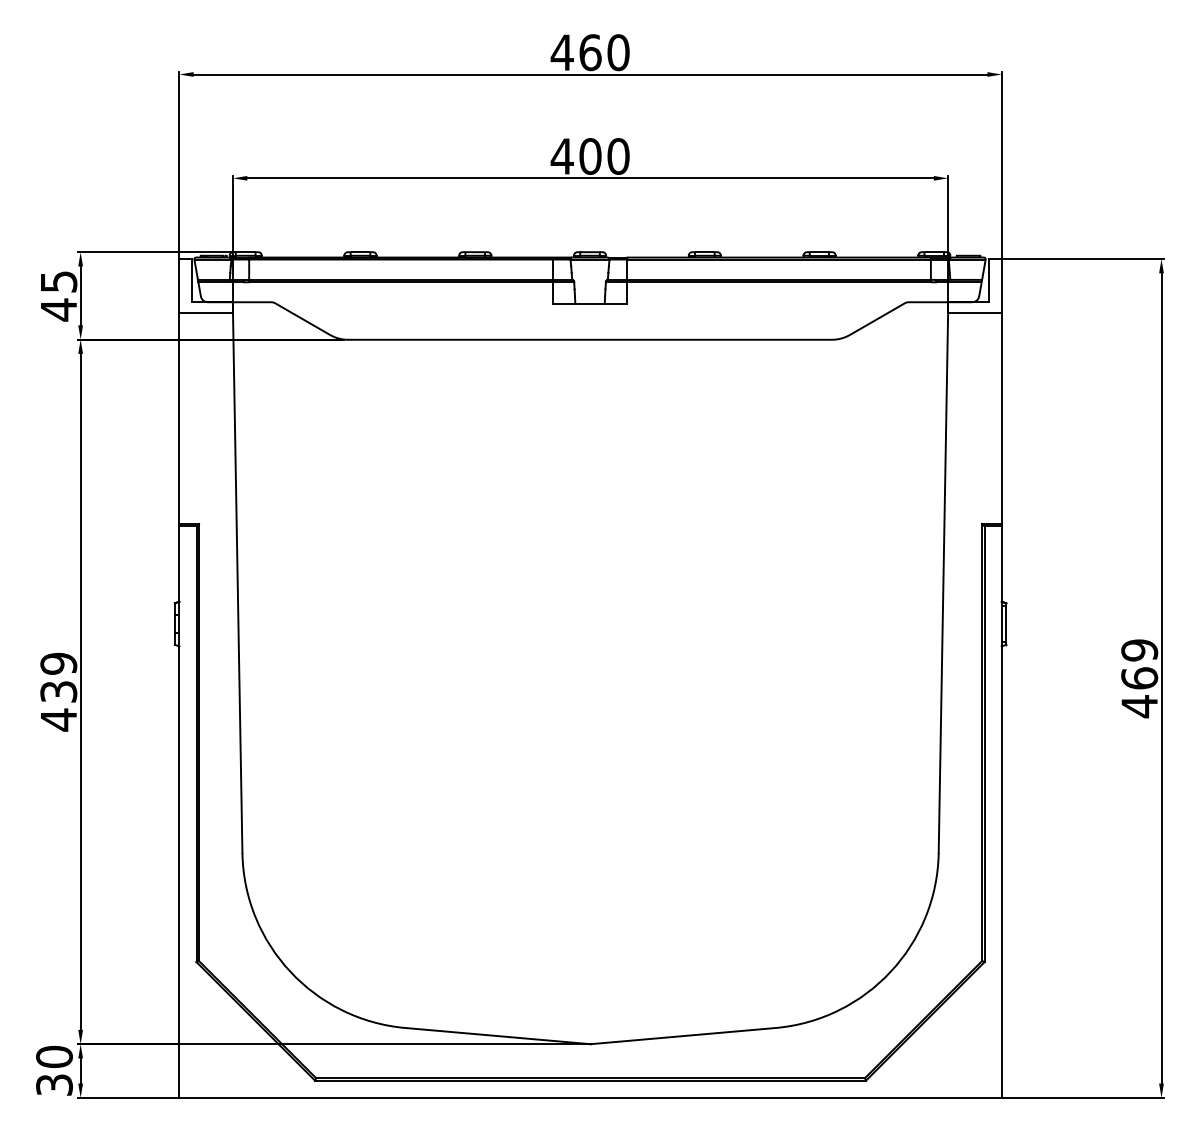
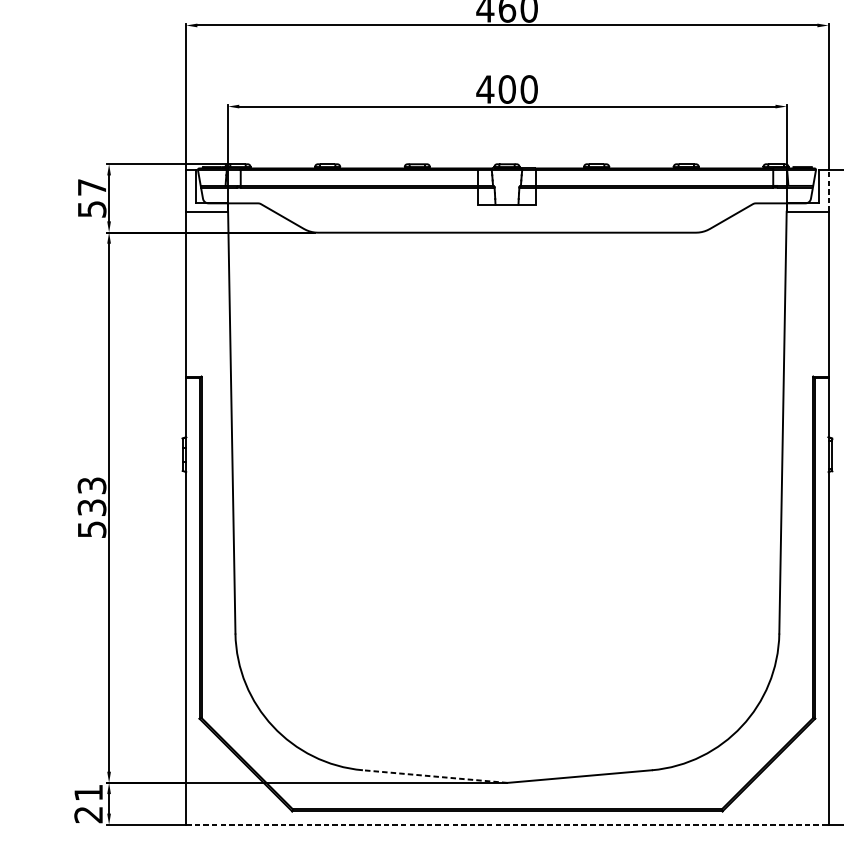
line: (1001, 286) -> (828, 191), solid -> dashed
text: (59, 296) -> (92, 198), 45 -> 57
text: (58, 691) -> (91, 507), 439 -> 533
line: (498, 1036) -> (435, 776), solid -> dashed
text: (54, 1070) -> (88, 803), 30 -> 21
line: (591, 1097) -> (508, 824), solid -> dashed

